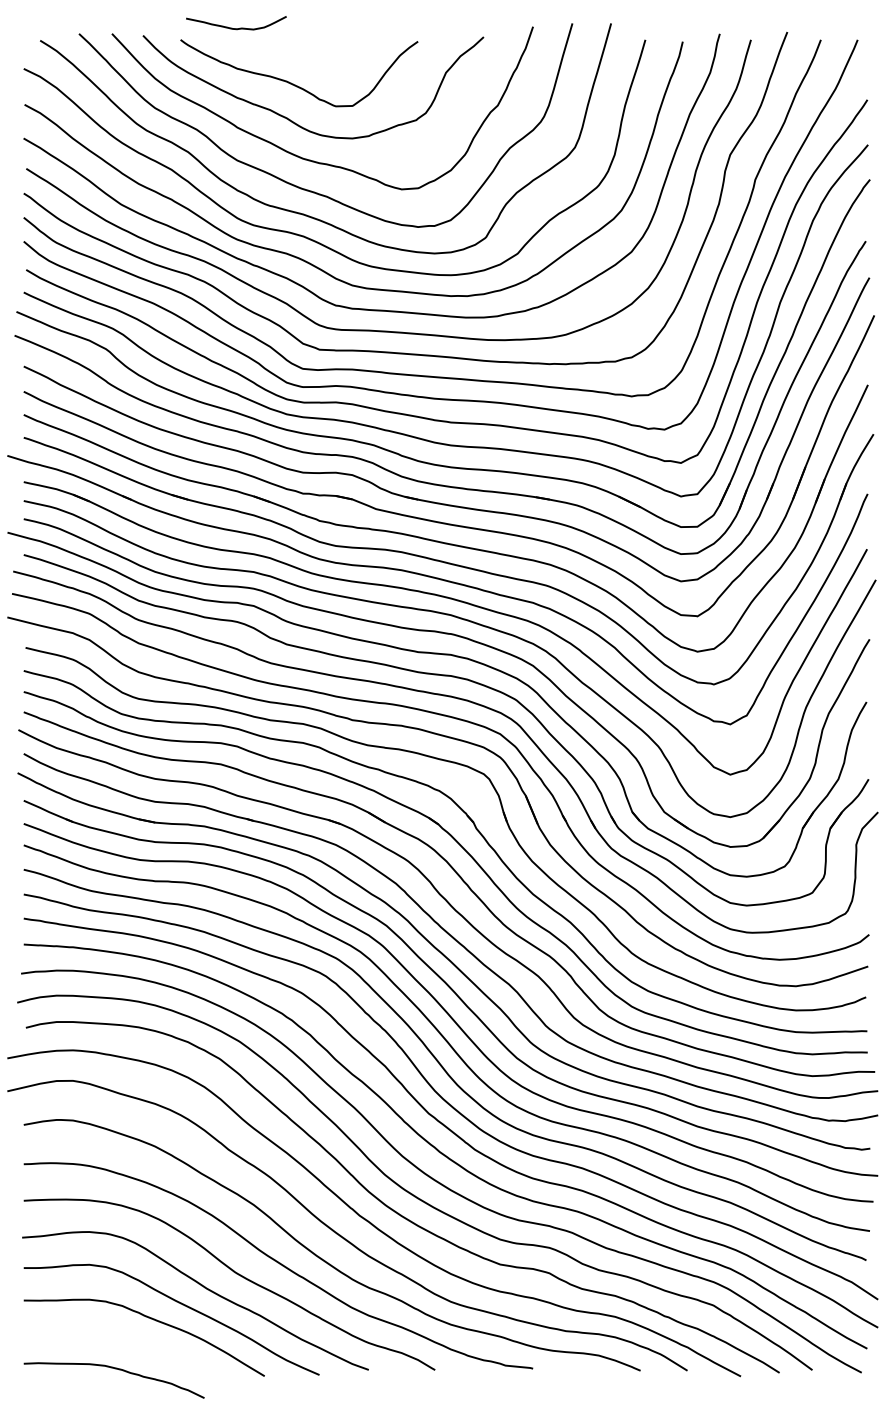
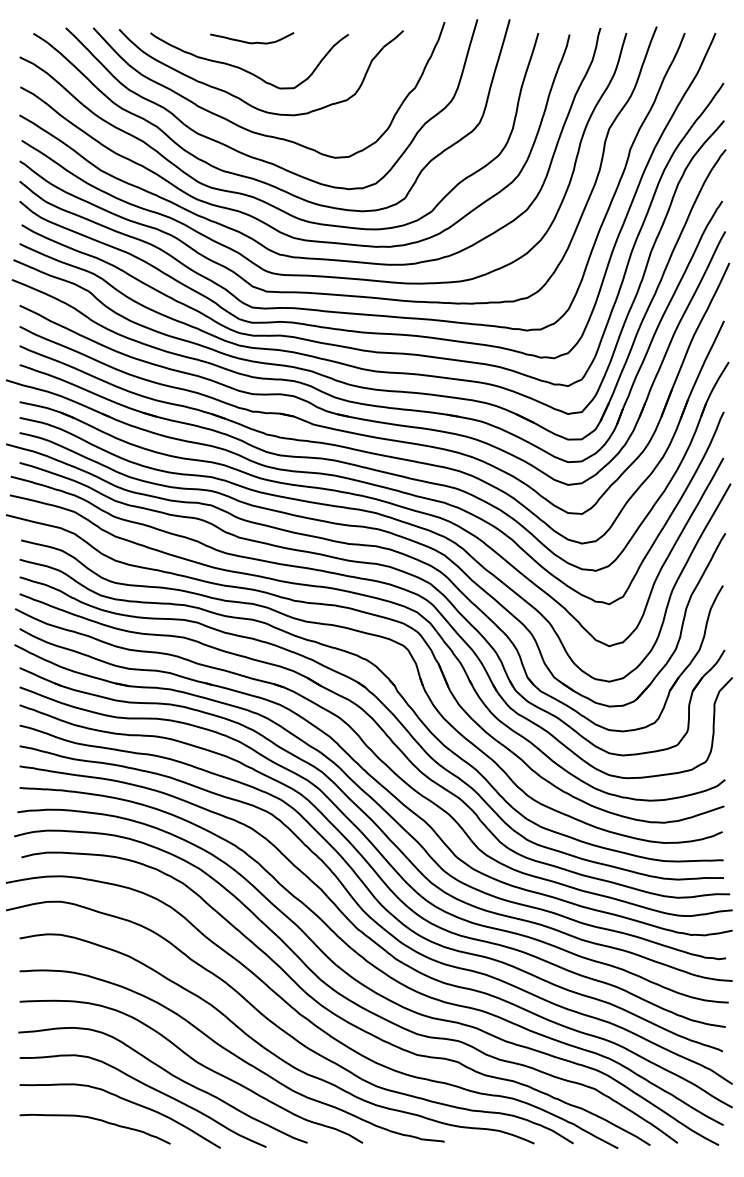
curve: (236, 28) -> (252, 42), moved
curve: (115, 1369) -> (96, 1120), moved

